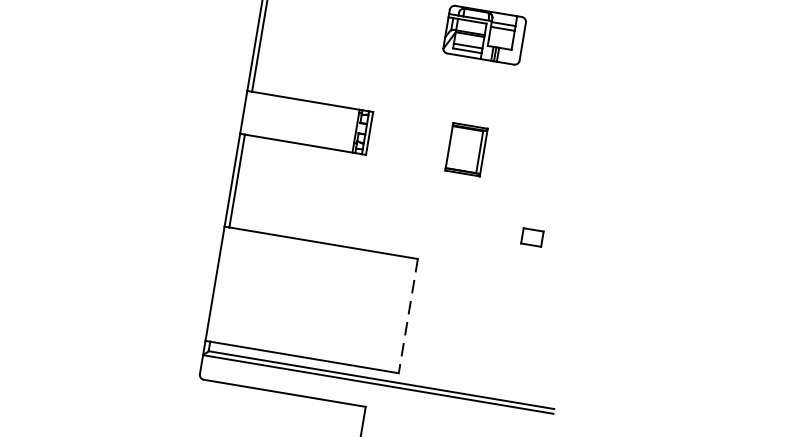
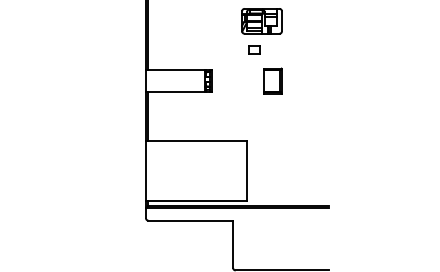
part: (466, 148) -> (272, 80), moved
part: (532, 236) -> (254, 49), moved
line: (409, 315) -> (247, 170), dashed -> solid

